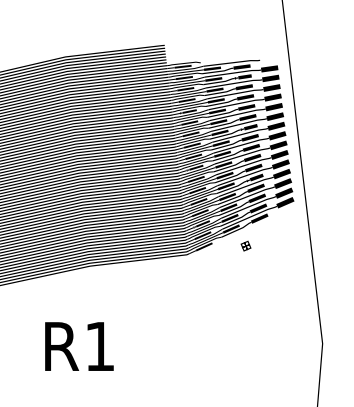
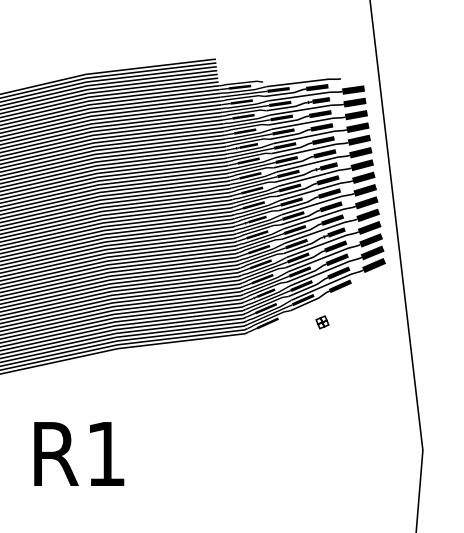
text: (79, 346) -> (79, 453), moved

